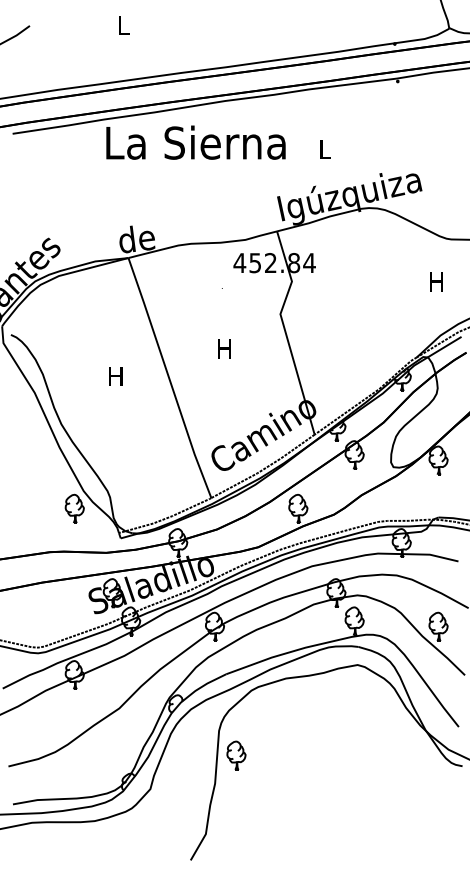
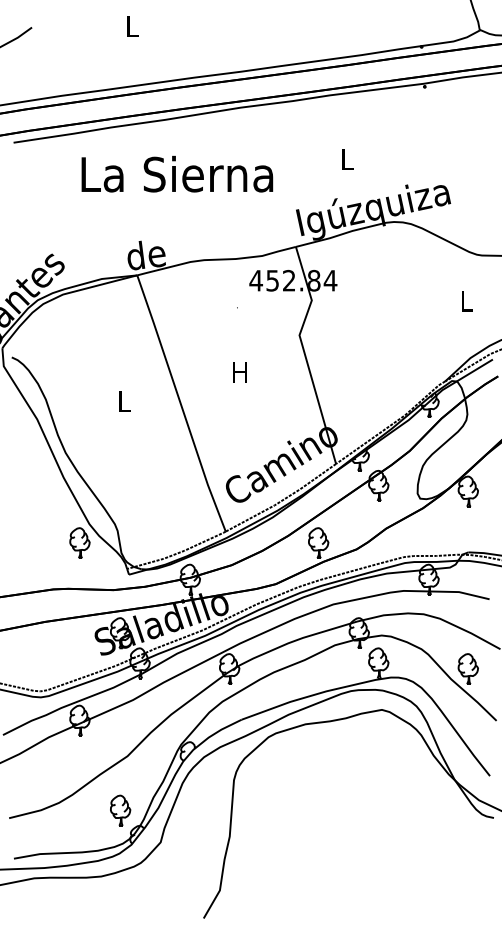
text: (196, 142) -> (177, 174), moved
text: (436, 282) -> (466, 301), H -> L
text: (115, 376) -> (123, 401), H -> L
part: (236, 755) -> (120, 810), moved

